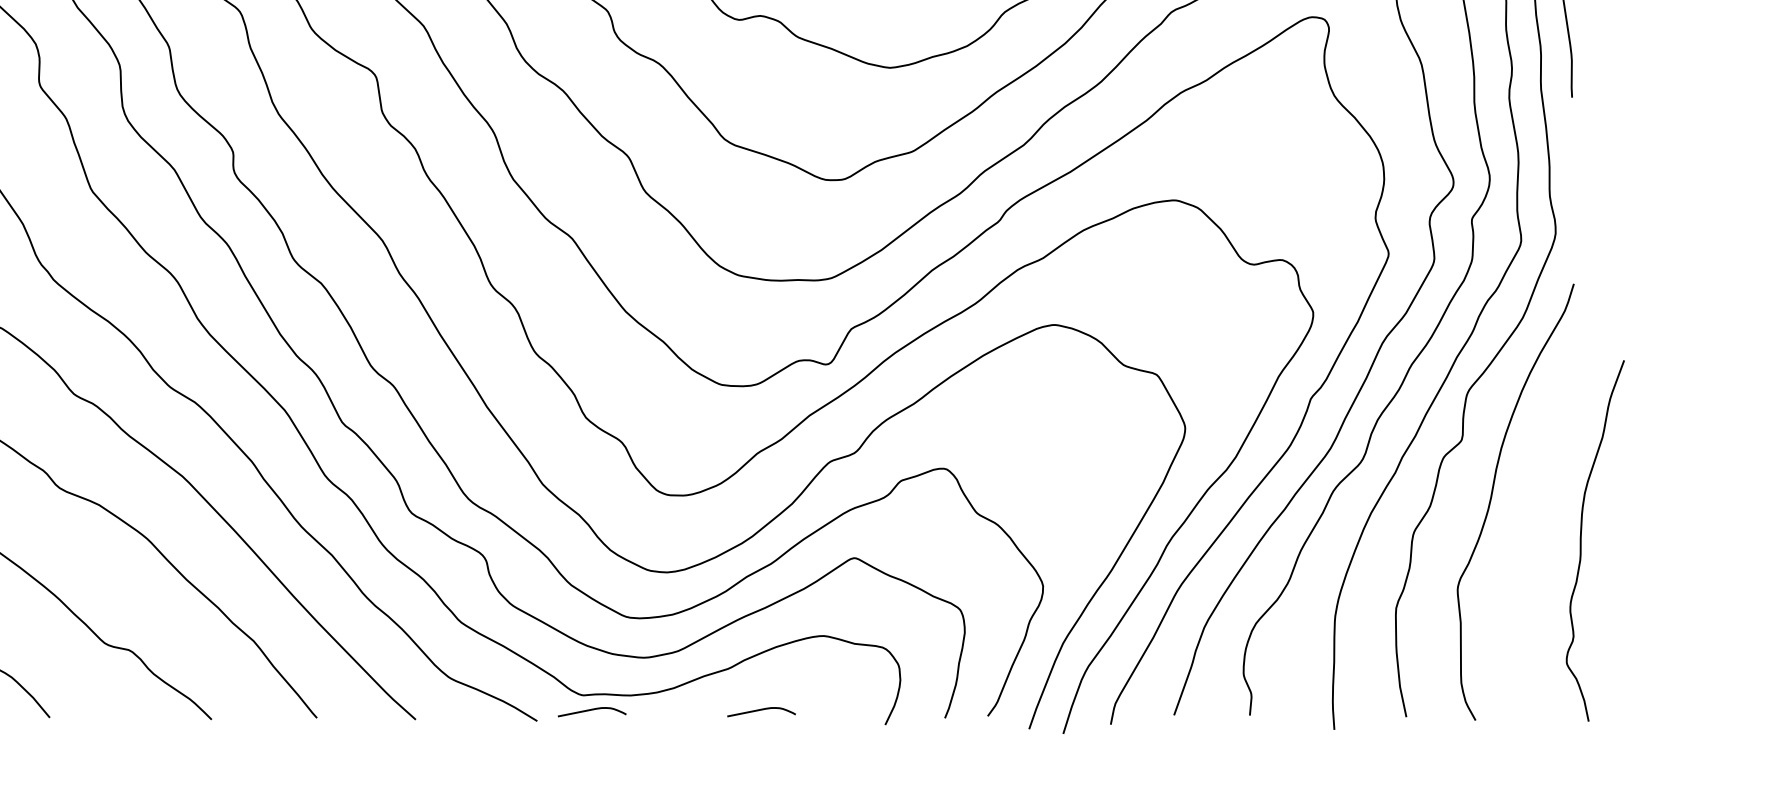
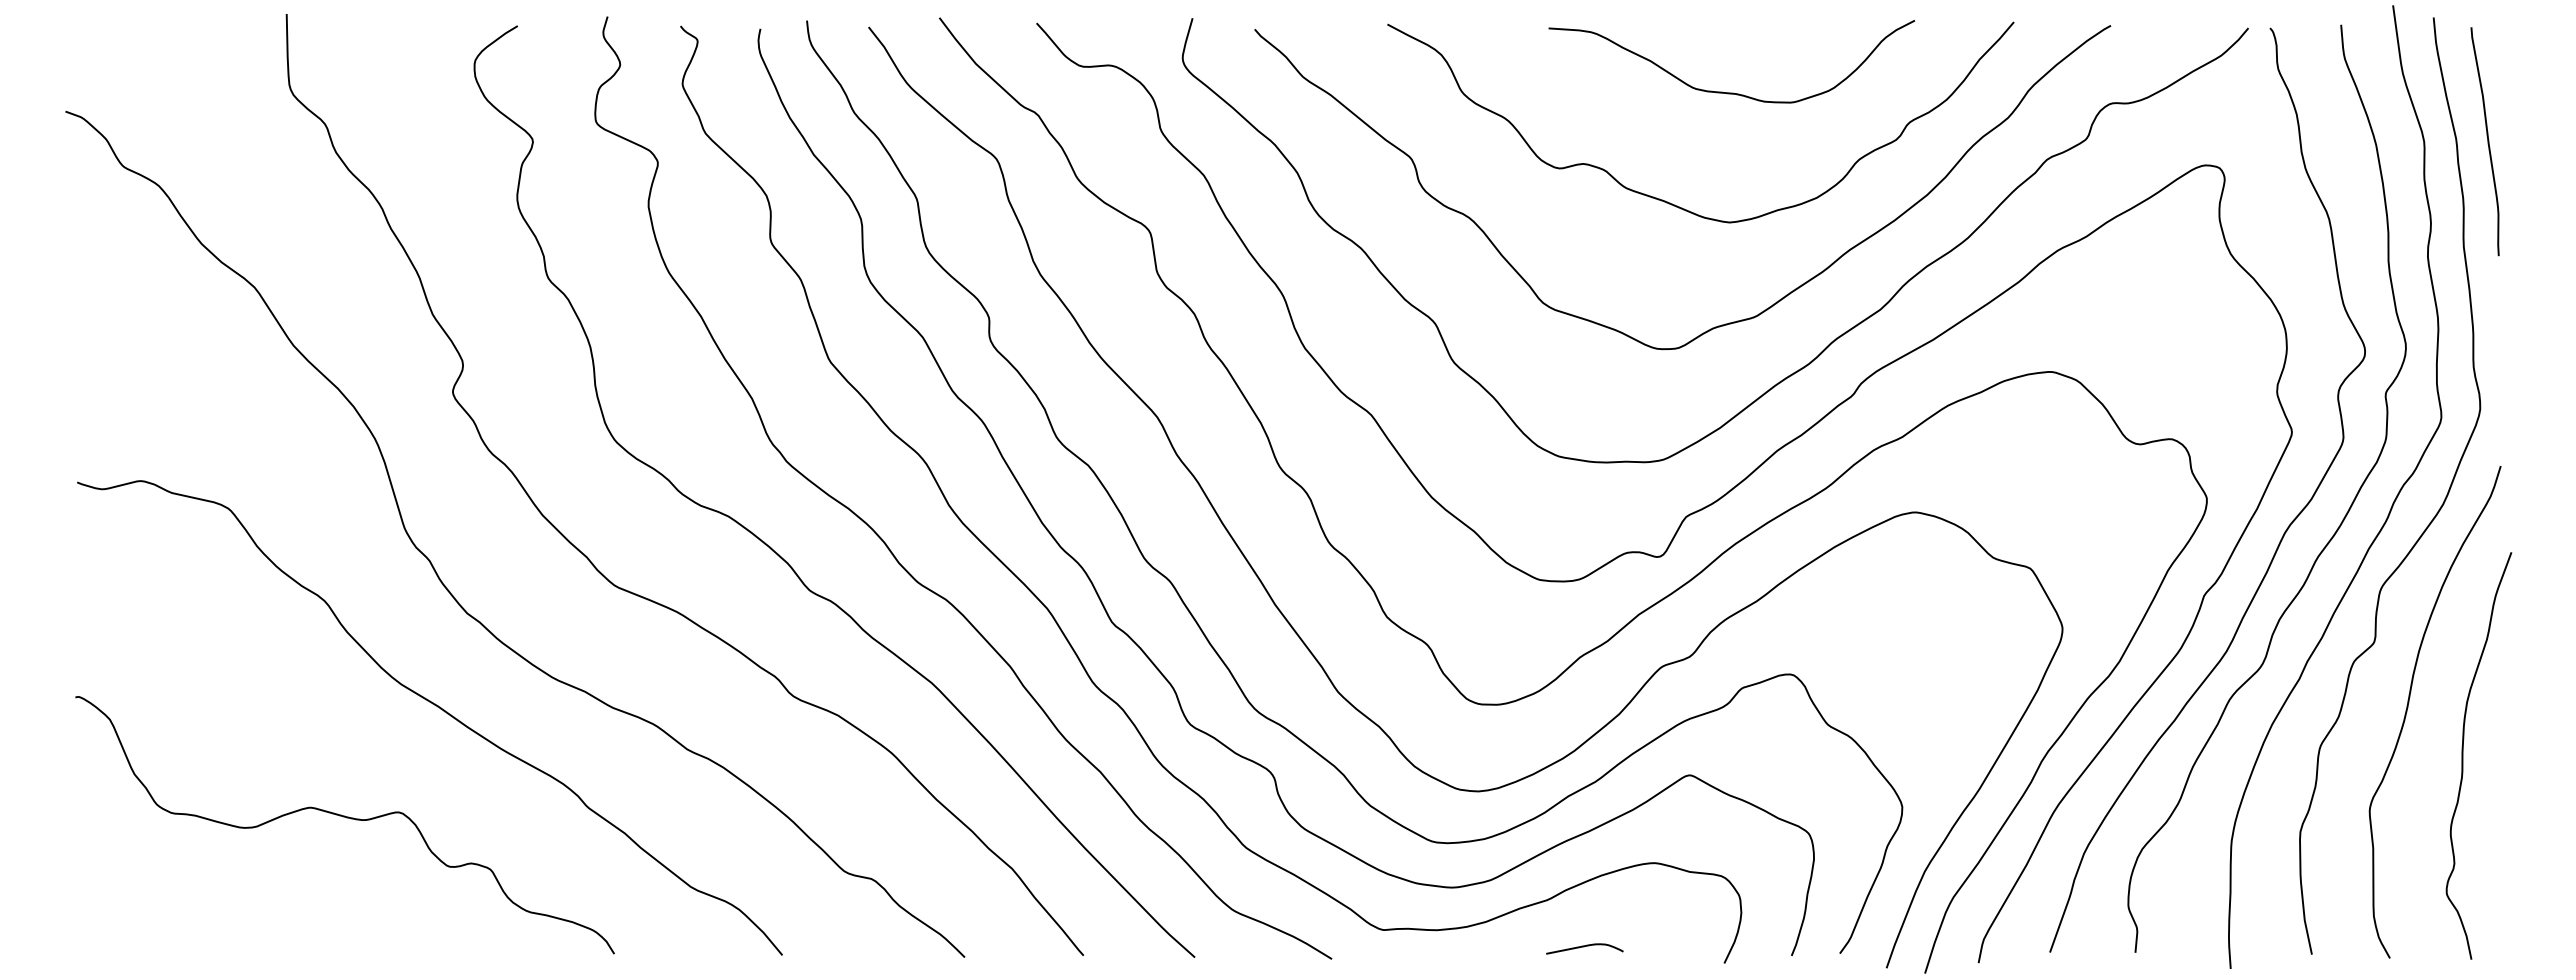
curve: (1581, 540) -> (2463, 755), moved
curve: (591, 710) -> (1393, 947), removed

